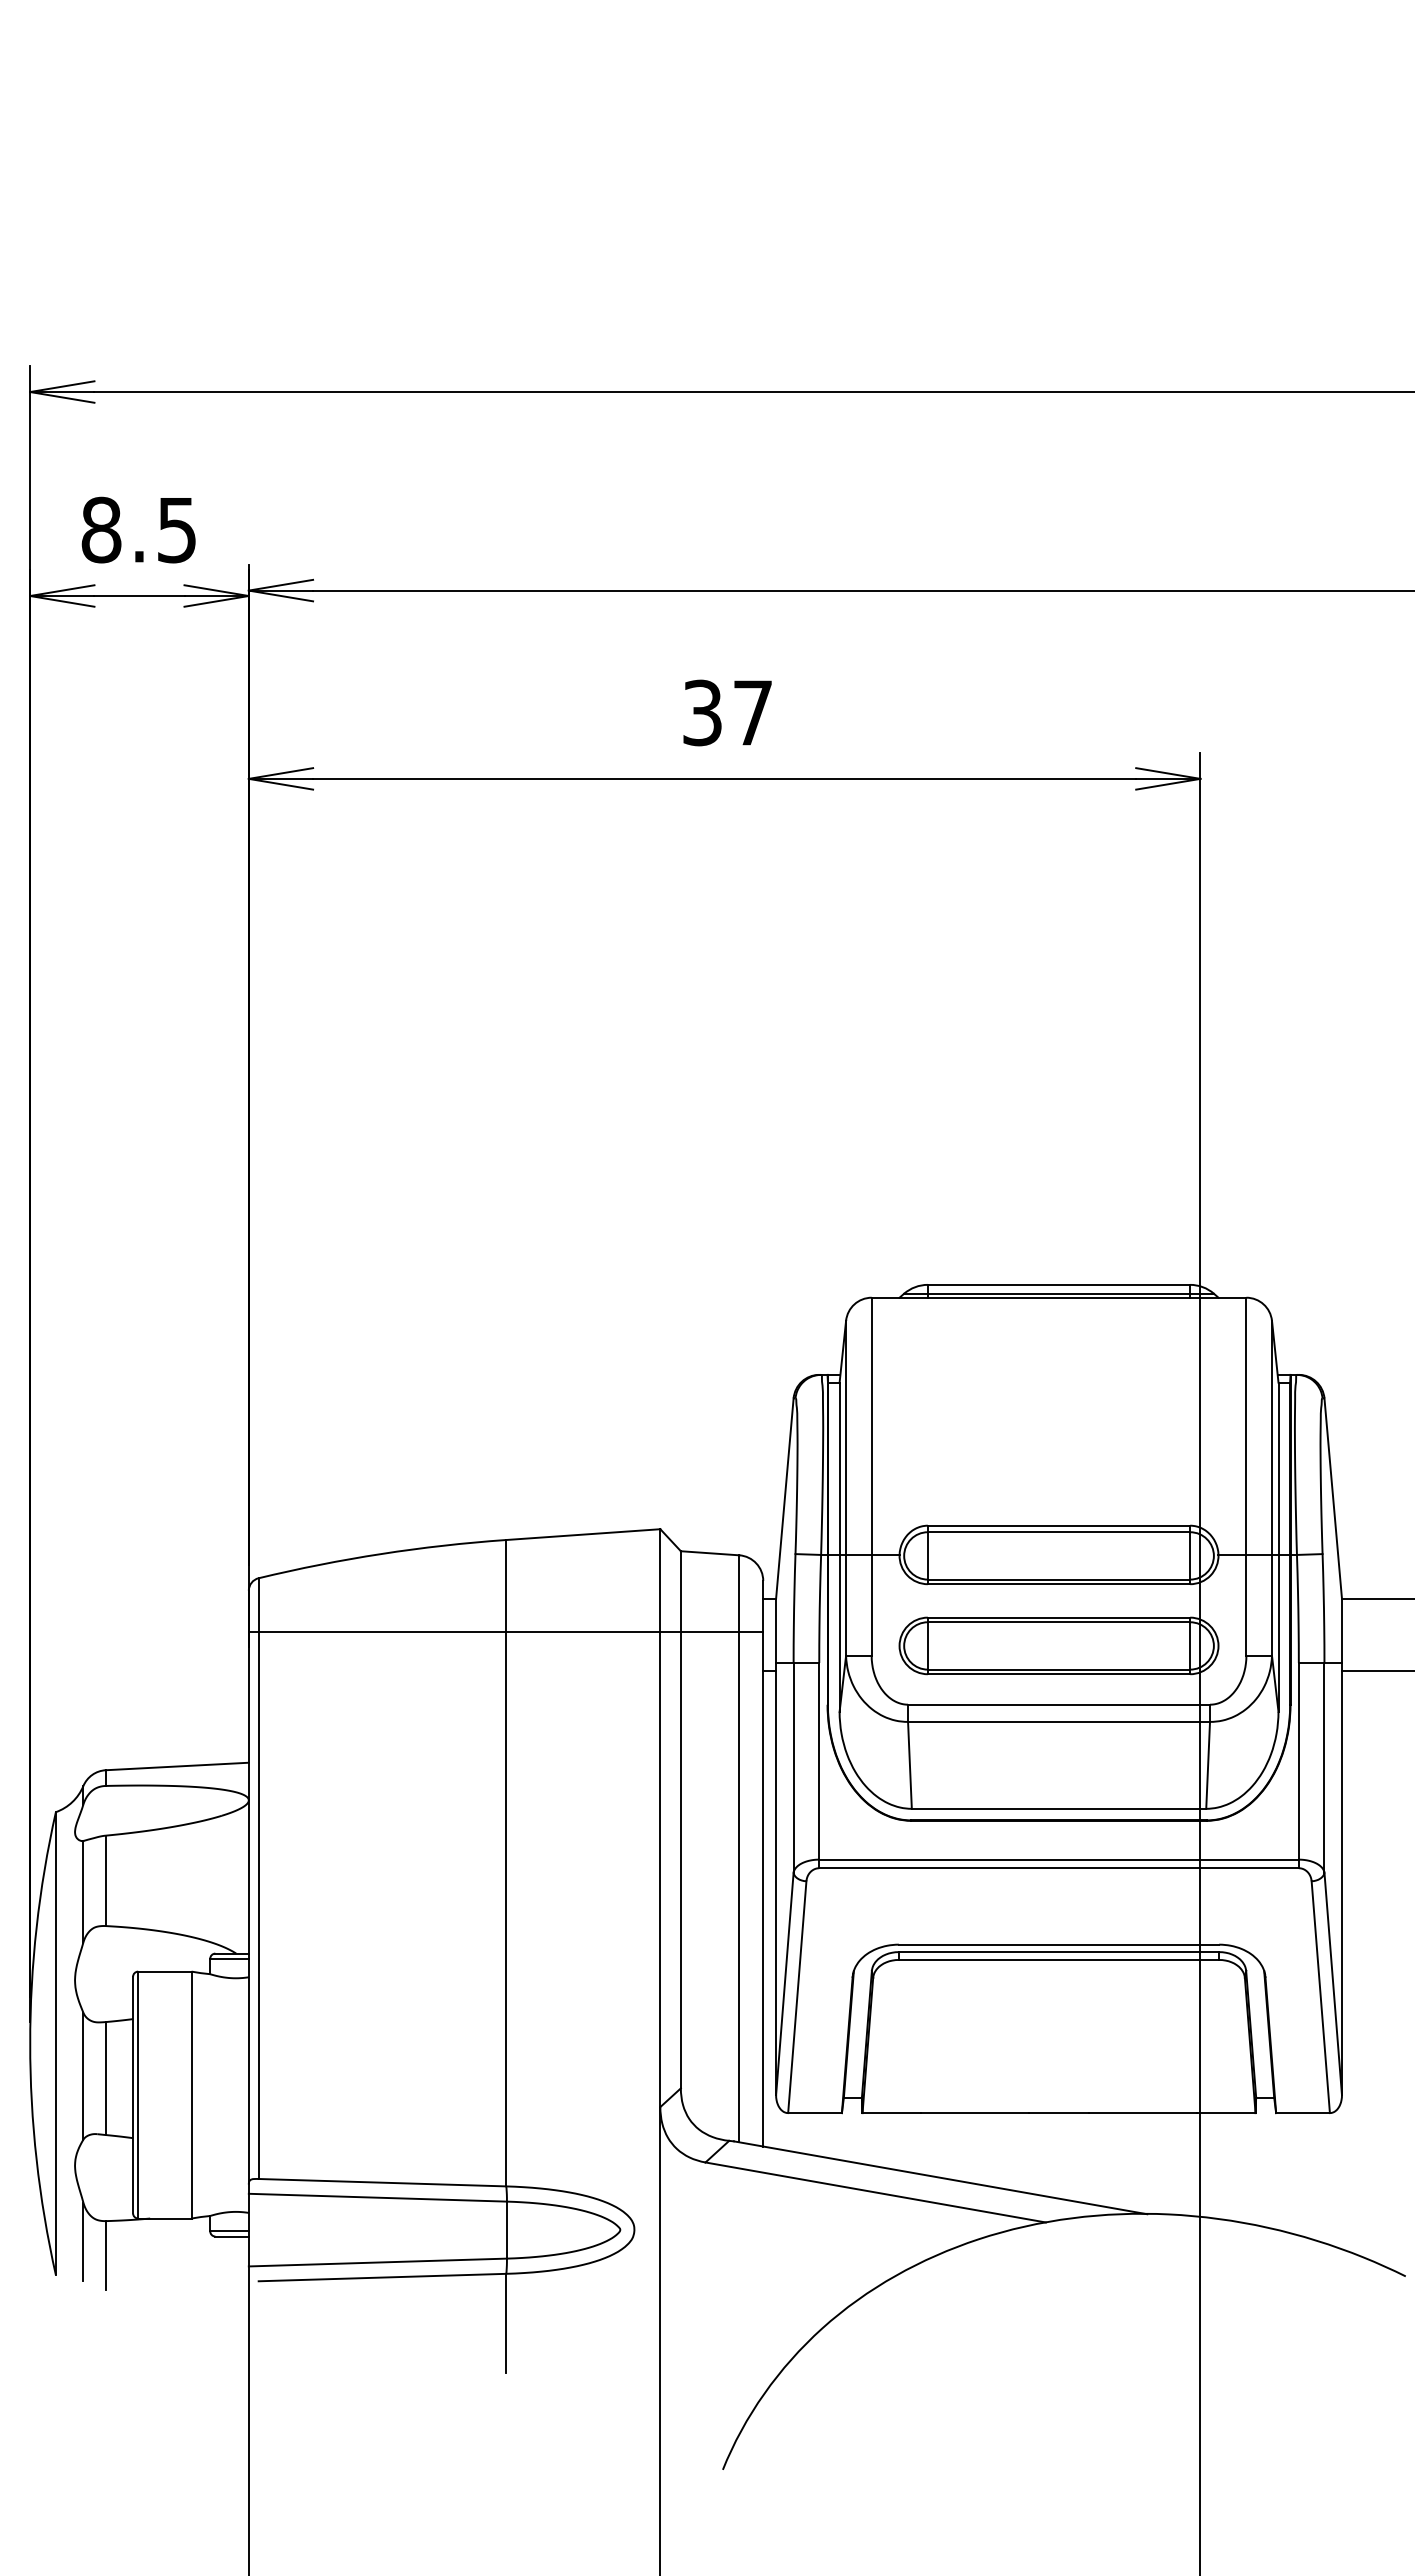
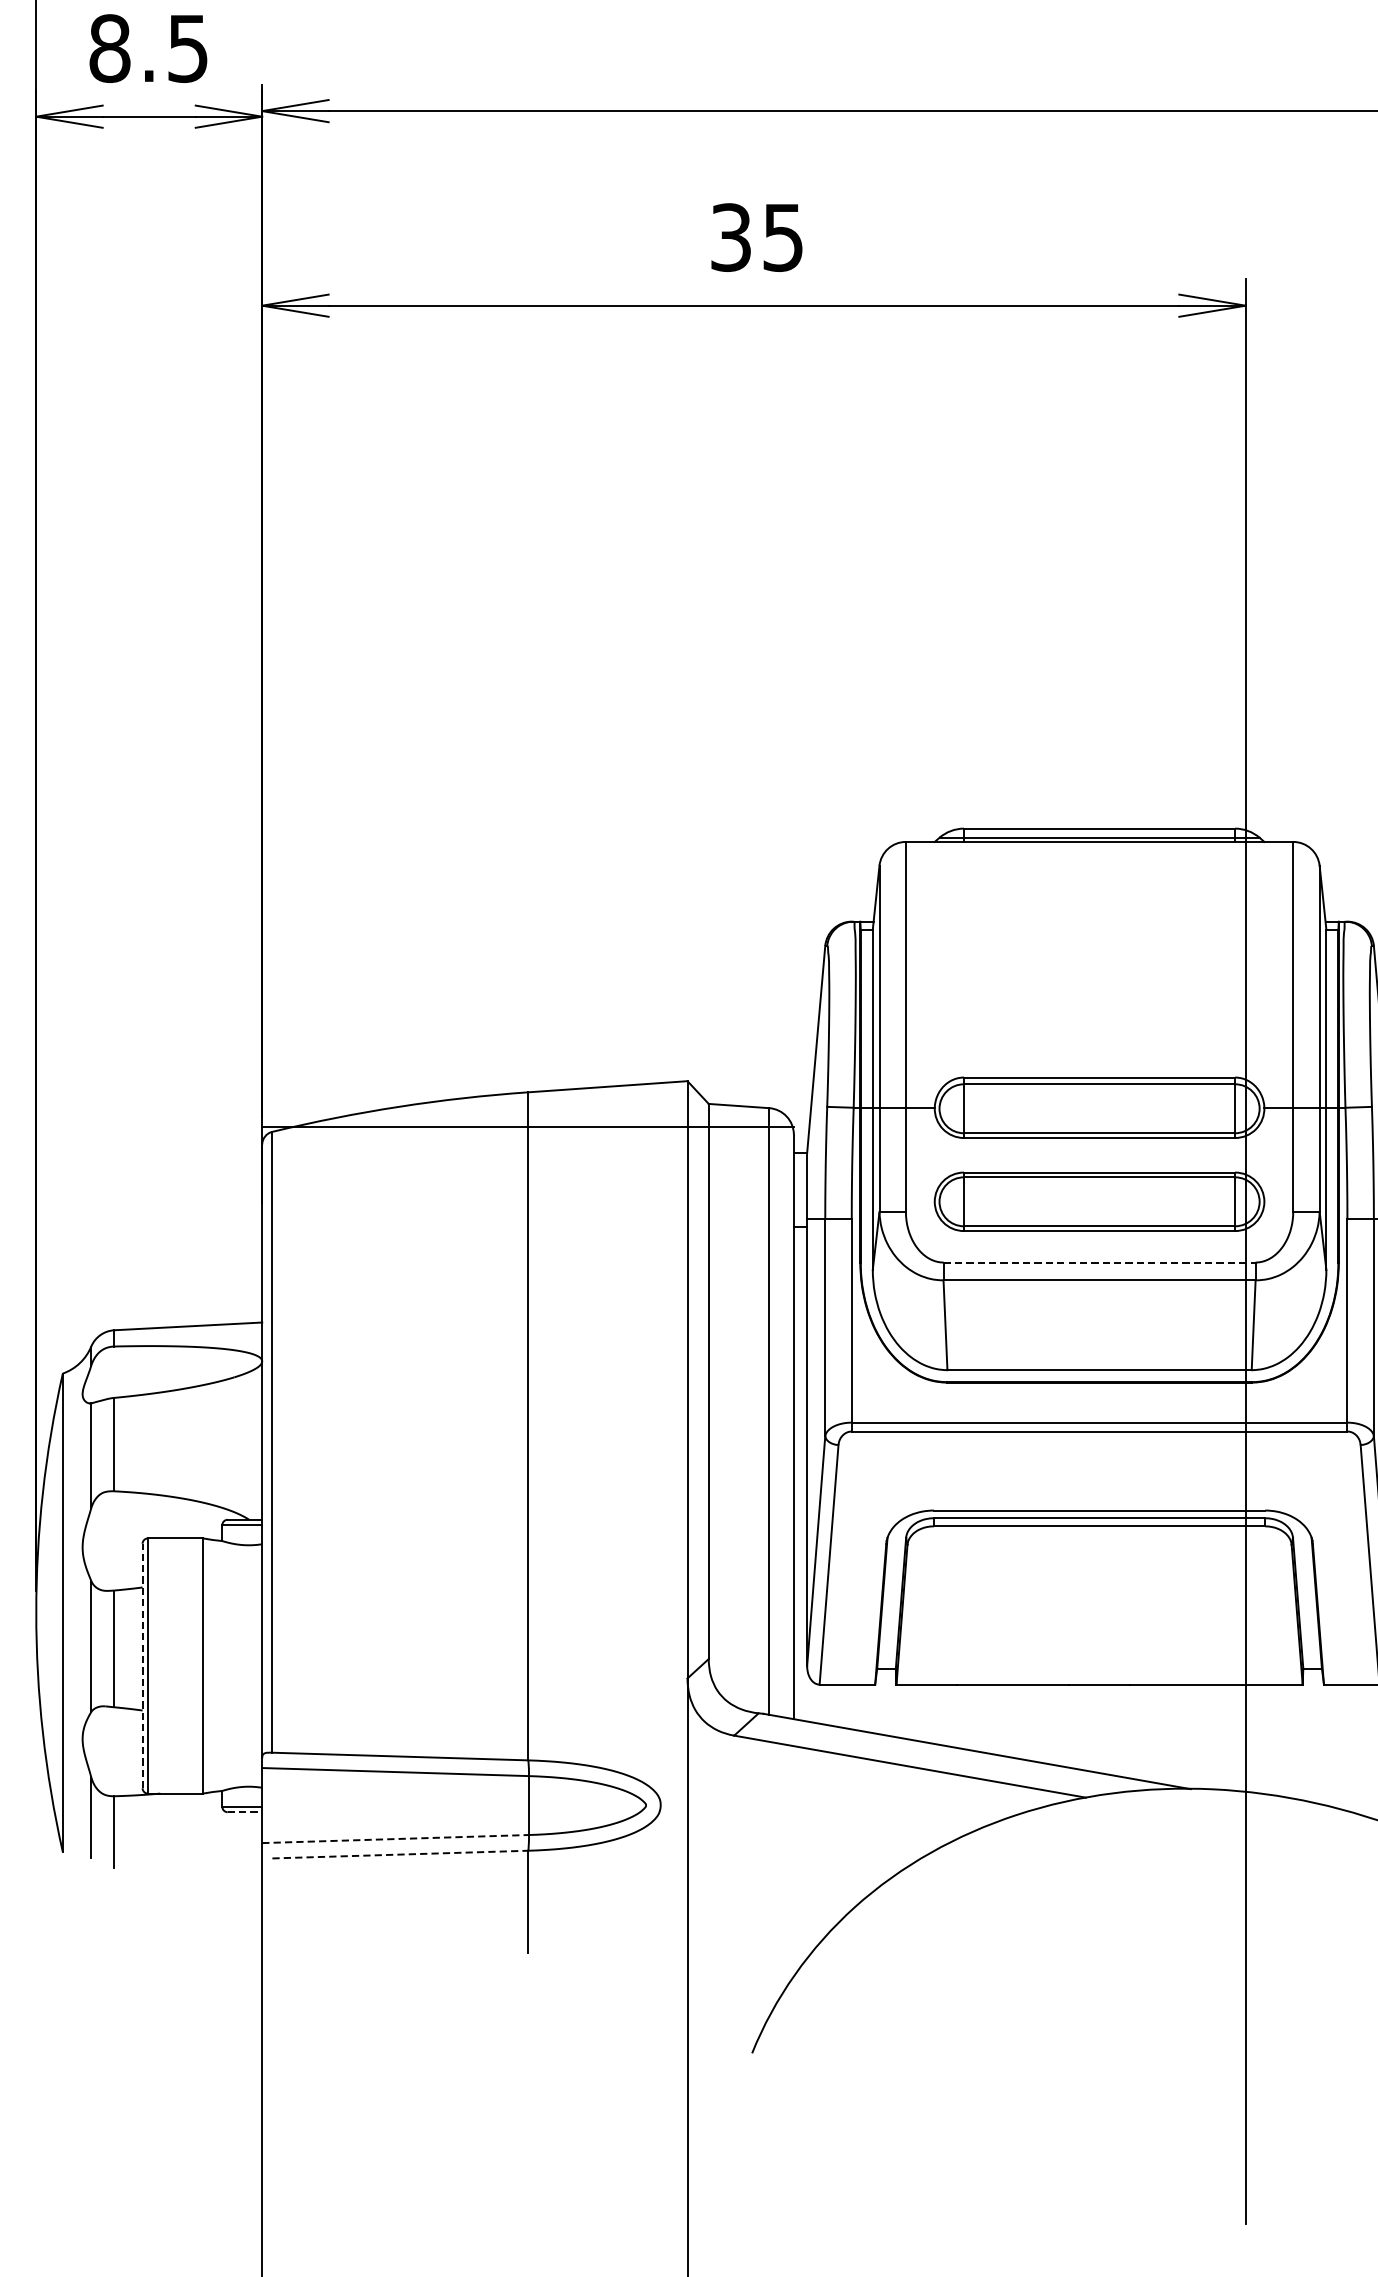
text: (752, 713) -> (782, 238), 37 -> 35
line: (505, 1632) -> (527, 1126), moved
line: (1059, 1704) -> (1100, 1262), solid -> dashed
line: (133, 2094) -> (143, 1665), solid -> dashed
line: (232, 2236) -> (245, 1812), solid -> dashed
line: (378, 2262) -> (396, 1839), solid -> dashed
line: (382, 2277) -> (400, 1854), solid -> dashed

